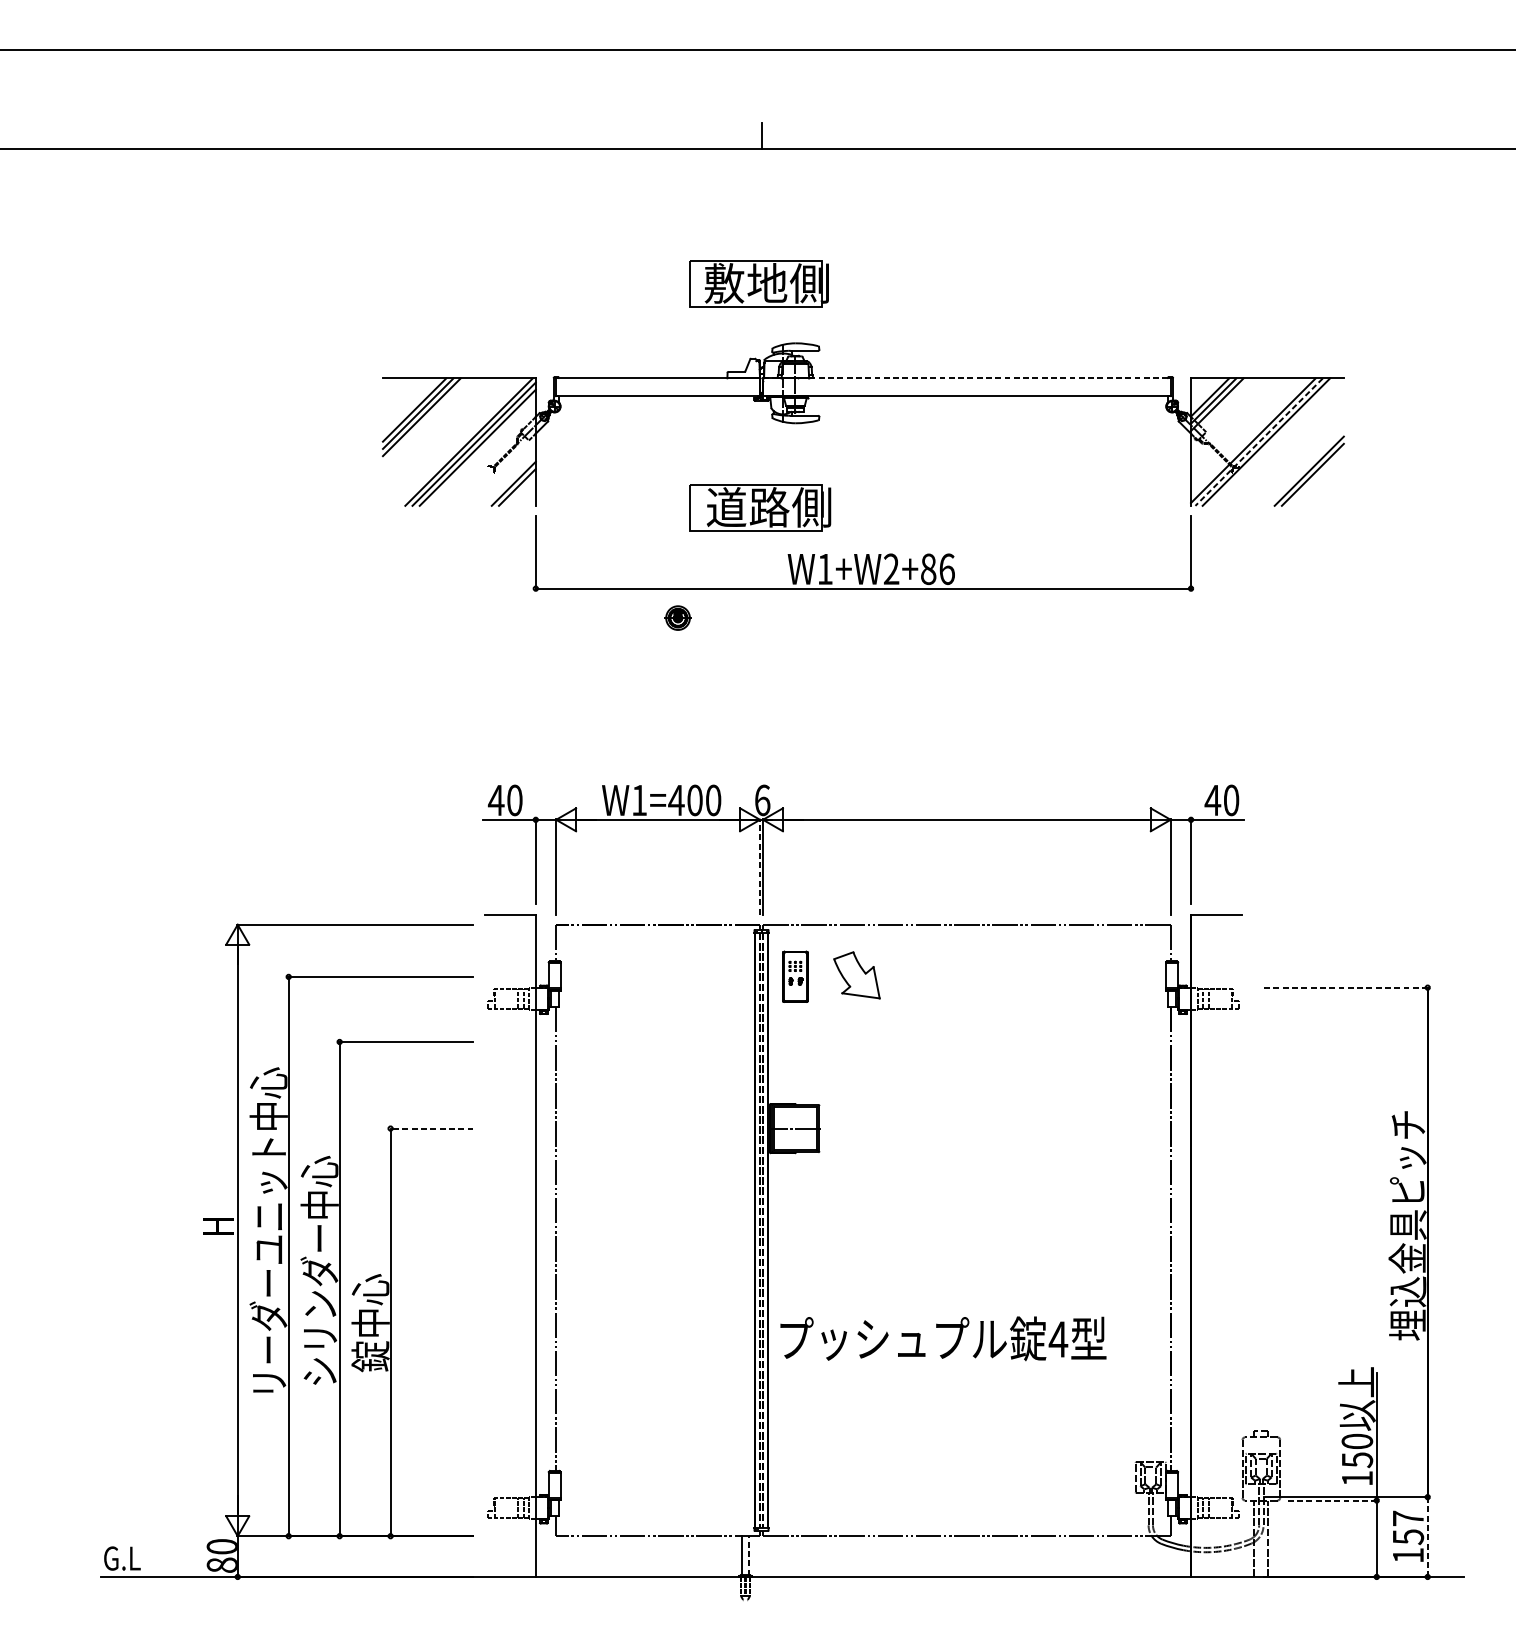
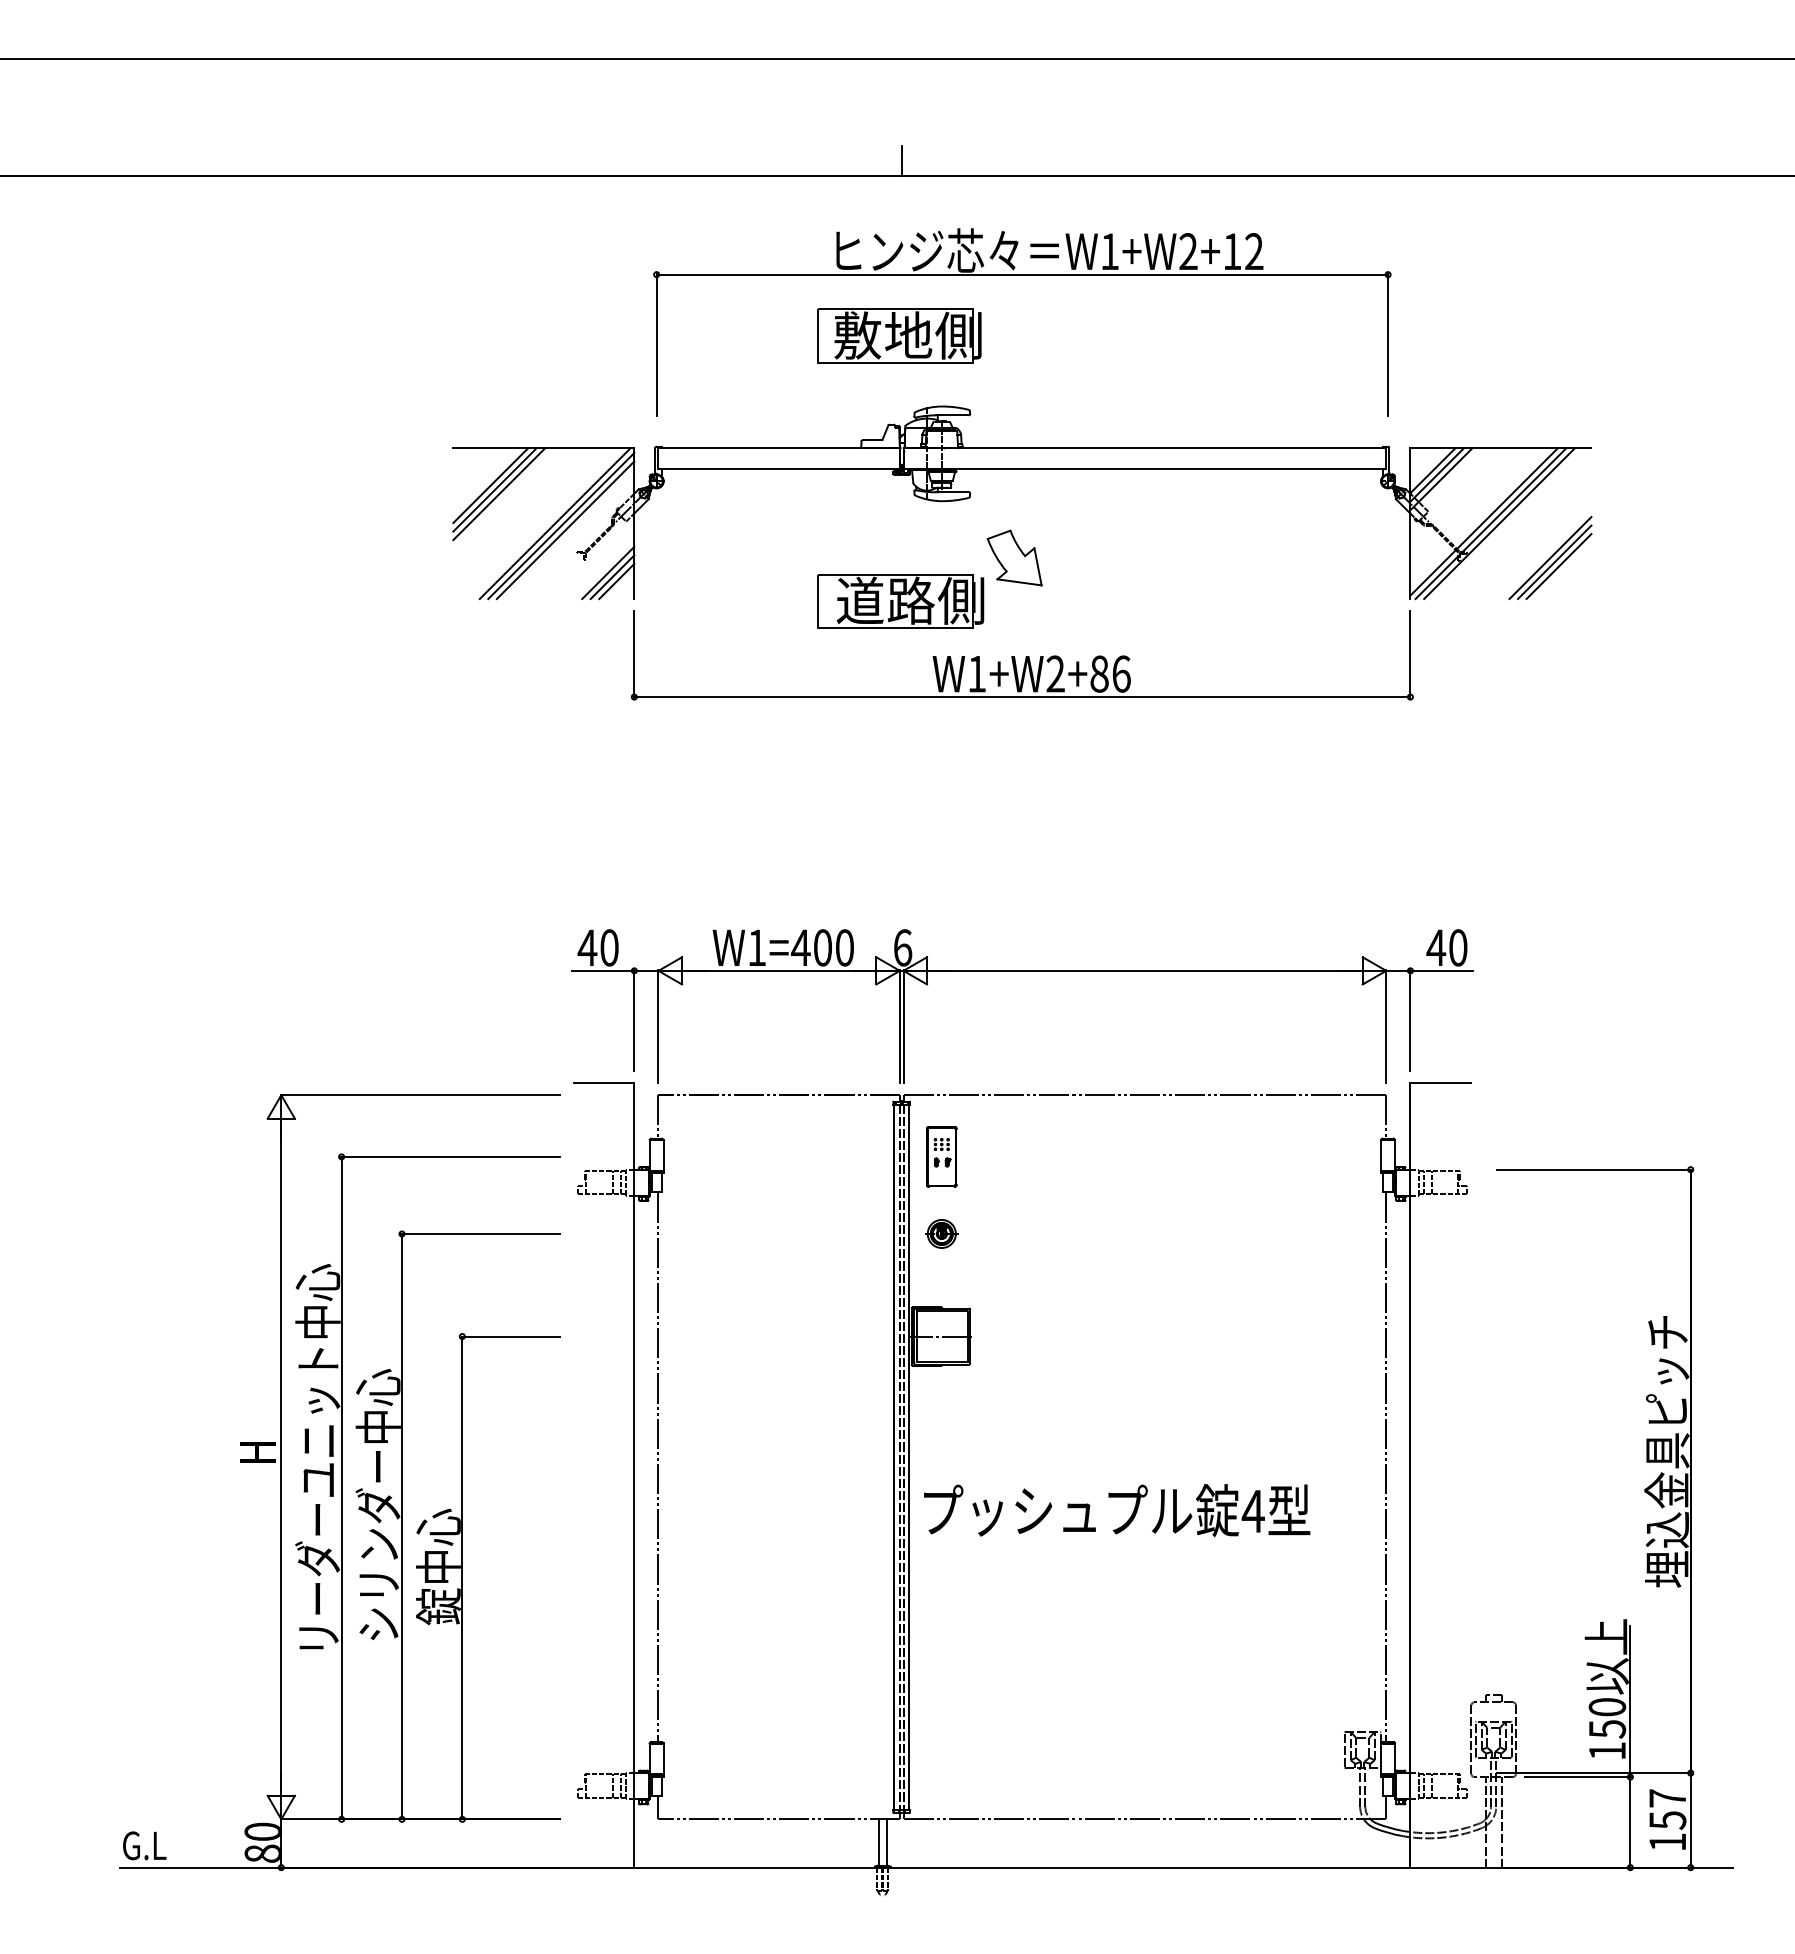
part: (863, 232) -> (1022, 275), added
line: (967, 378) -> (1145, 448), dashed -> solid
line: (1259, 442) -> (1491, 523), dashed -> solid
line: (1316, 478) -> (1558, 566), added
line: (520, 491) -> (616, 581), added
part: (677, 617) -> (941, 1233), moved
line: (759, 866) -> (899, 1026), dashed -> solid
part: (856, 974) -> (1014, 557), moved
line: (1346, 987) -> (1594, 1169), dashed -> solid
line: (431, 1128) -> (510, 1336), dashed -> solid
text: (943, 1338) -> (1117, 1510), moved
line: (1332, 1500) -> (1578, 1777), dashed -> solid
line: (1427, 1537) -> (1690, 1820), dashed -> solid
line: (748, 1554) -> (886, 1841), dashed -> solid

